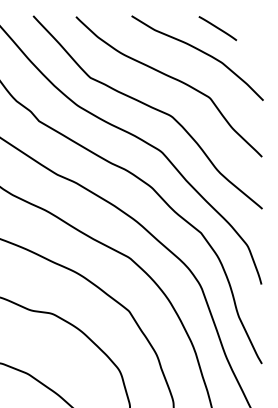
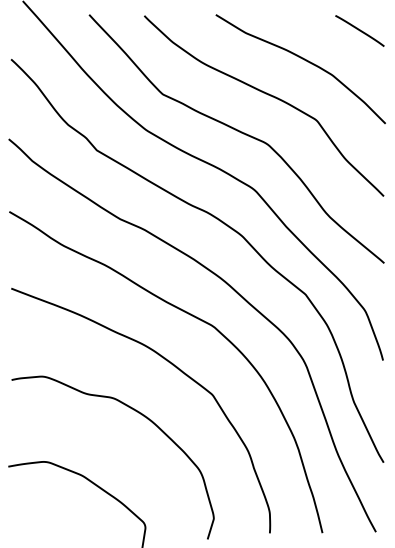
line: (217, 28) -> (359, 30), moved

